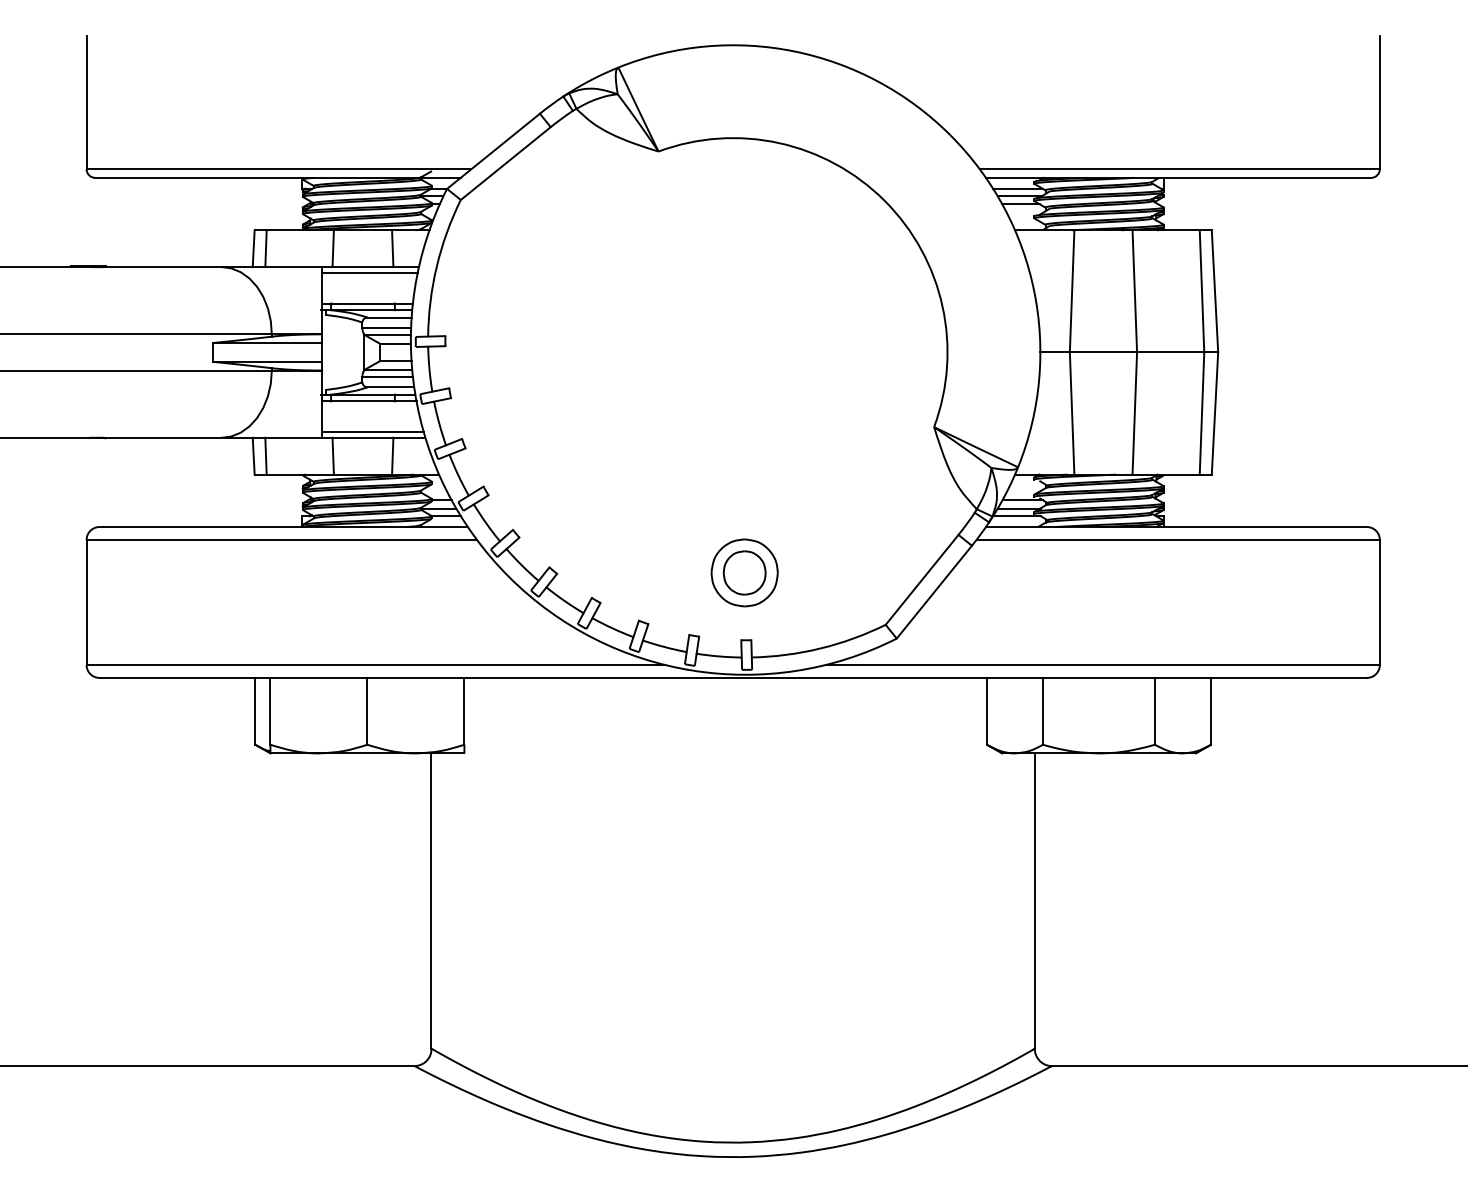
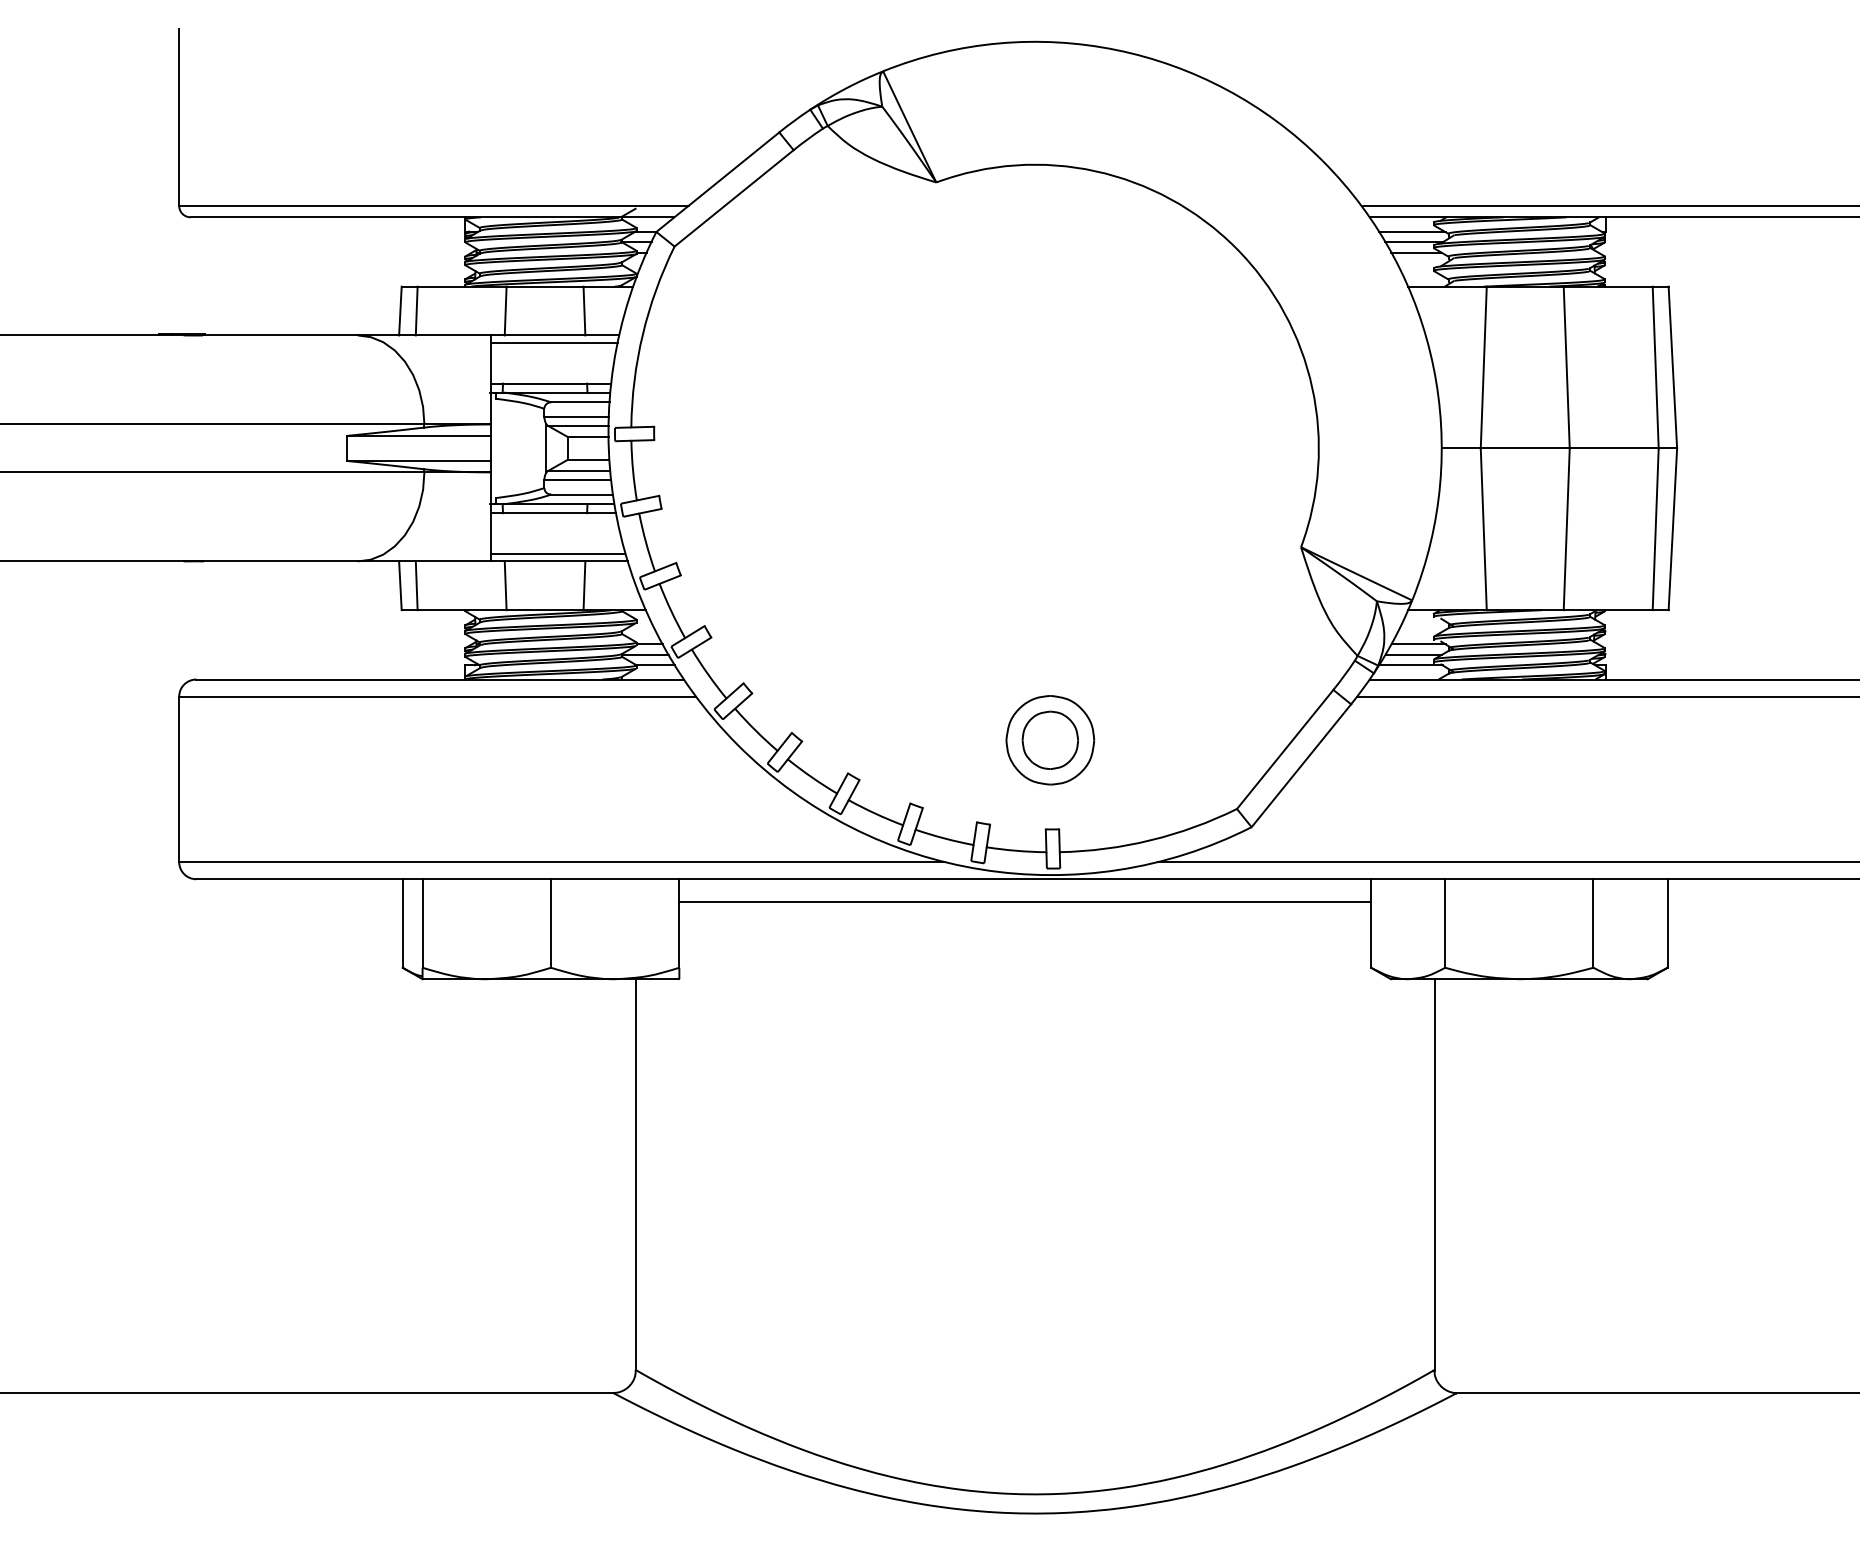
line: (725, 695) -> (1024, 902), added

